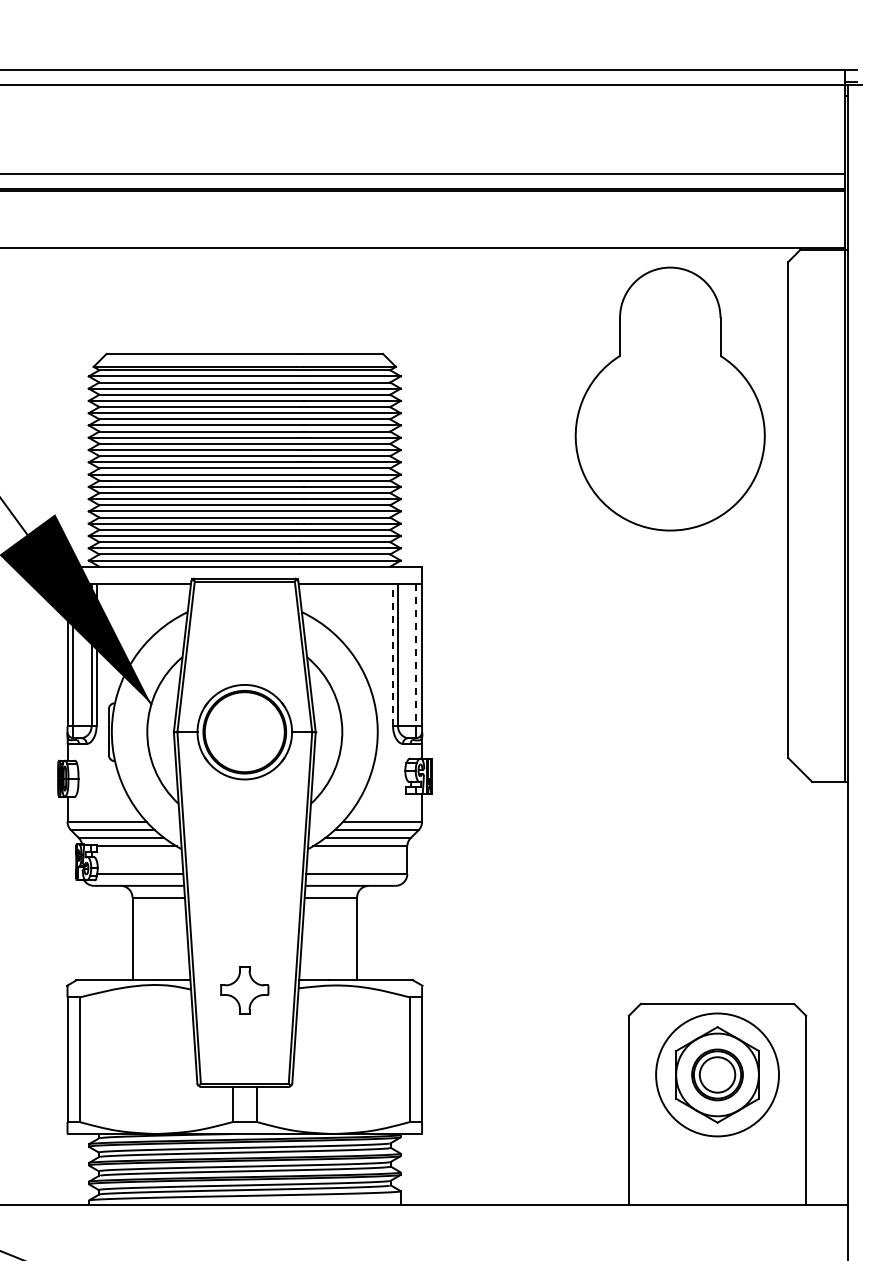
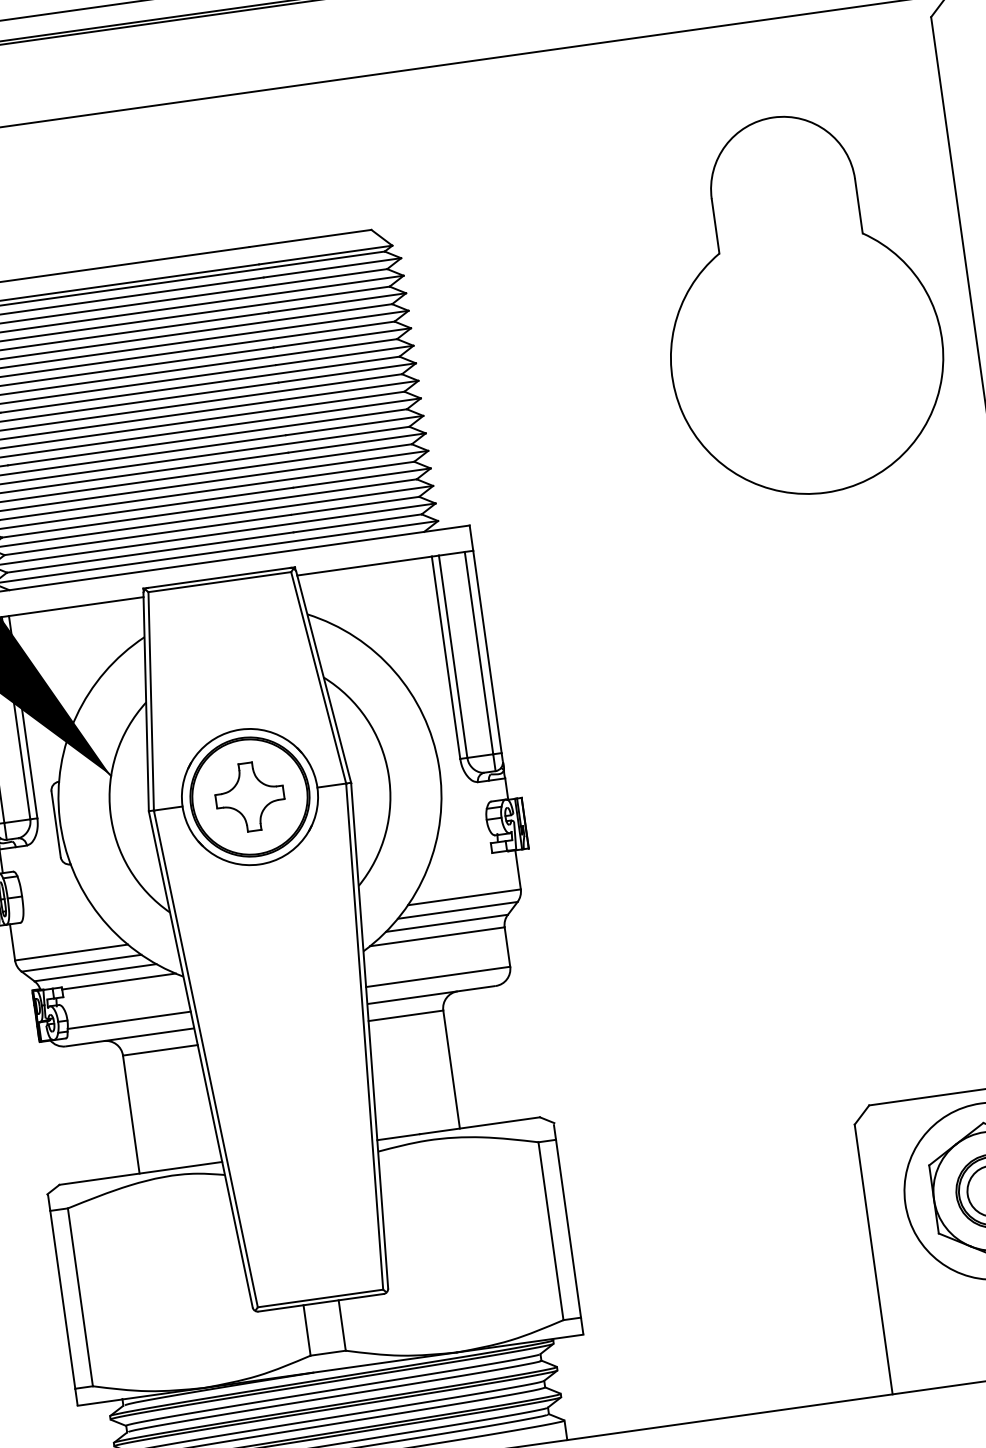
part: (669, 398) -> (798, 304), moved
line: (393, 655) -> (446, 657), dashed -> solid
line: (416, 655) -> (479, 653), dashed -> solid
part: (244, 990) -> (249, 797), moved

